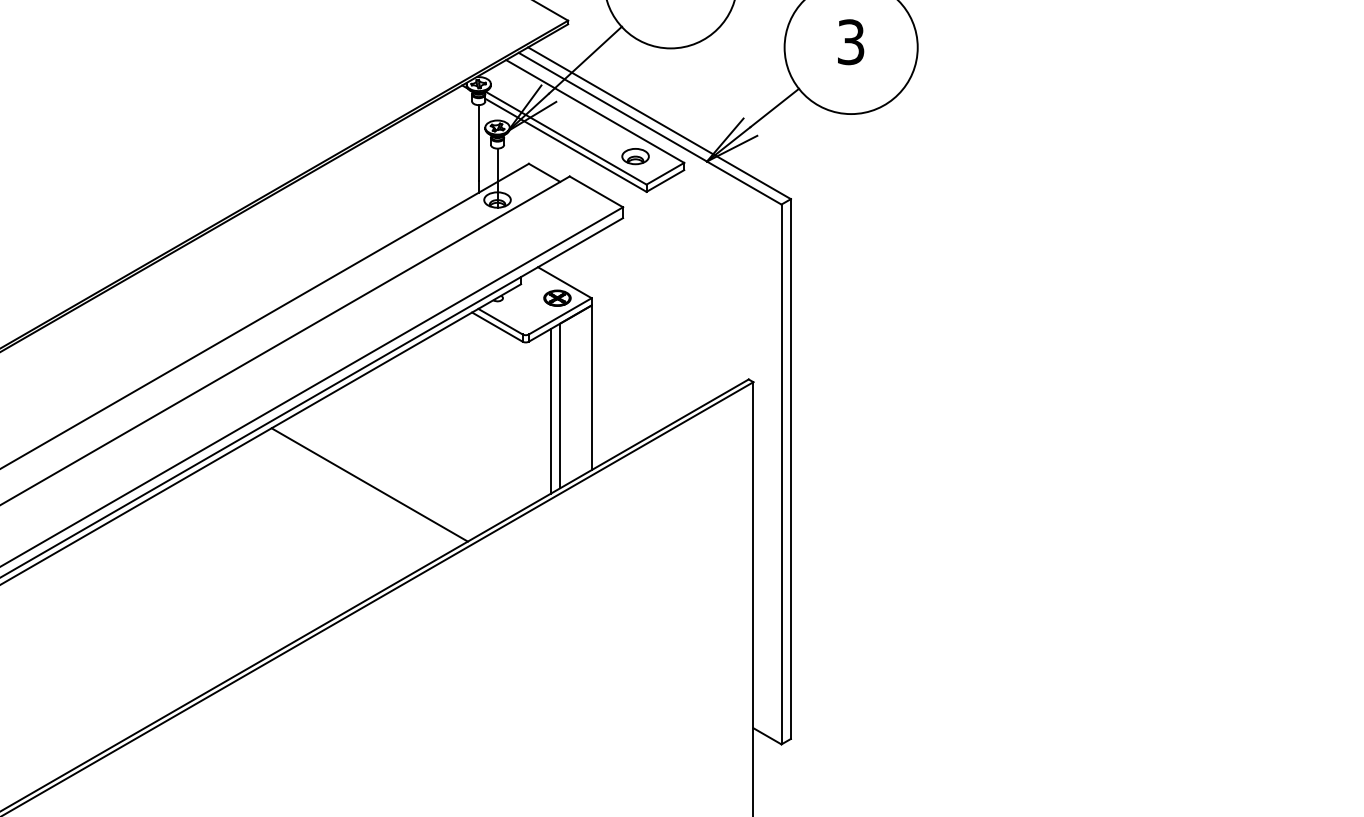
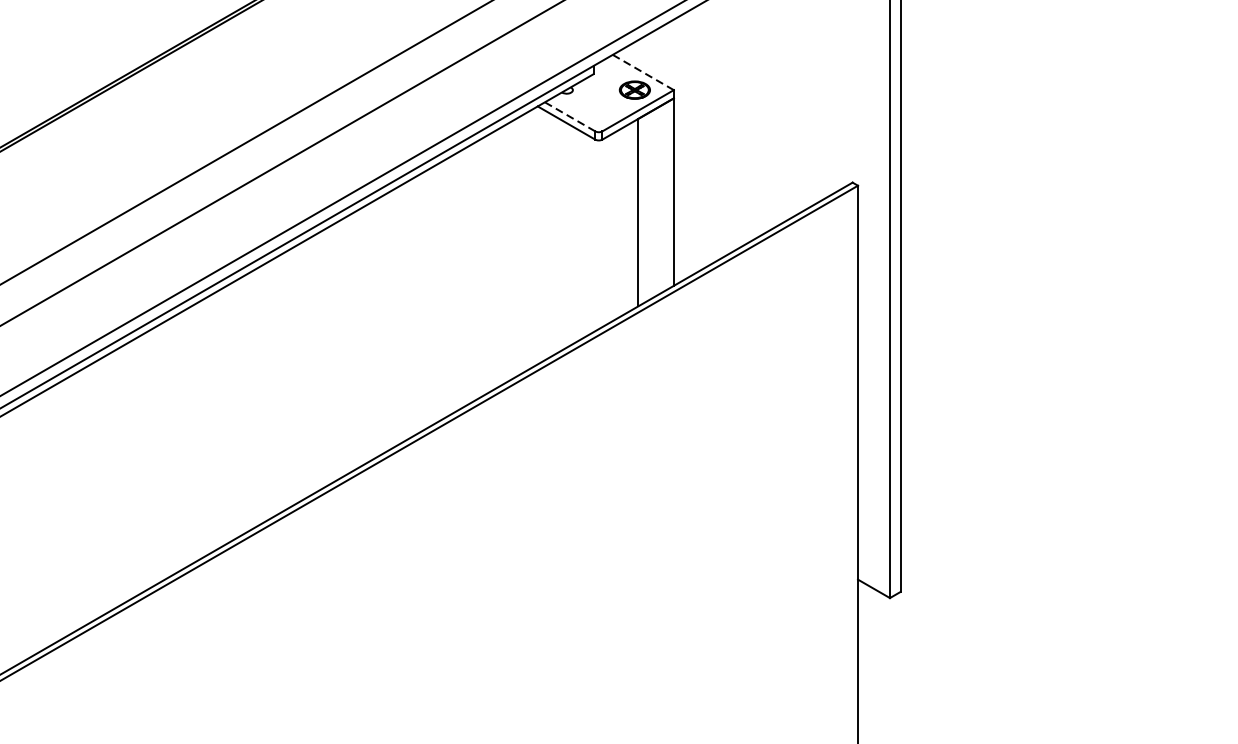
line: (564, 282) -> (642, 72), solid -> dashed
line: (500, 321) -> (570, 116), solid -> dashed
line: (550, 411) -> (626, 219), removed
line: (369, 484) -> (420, 302), removed

